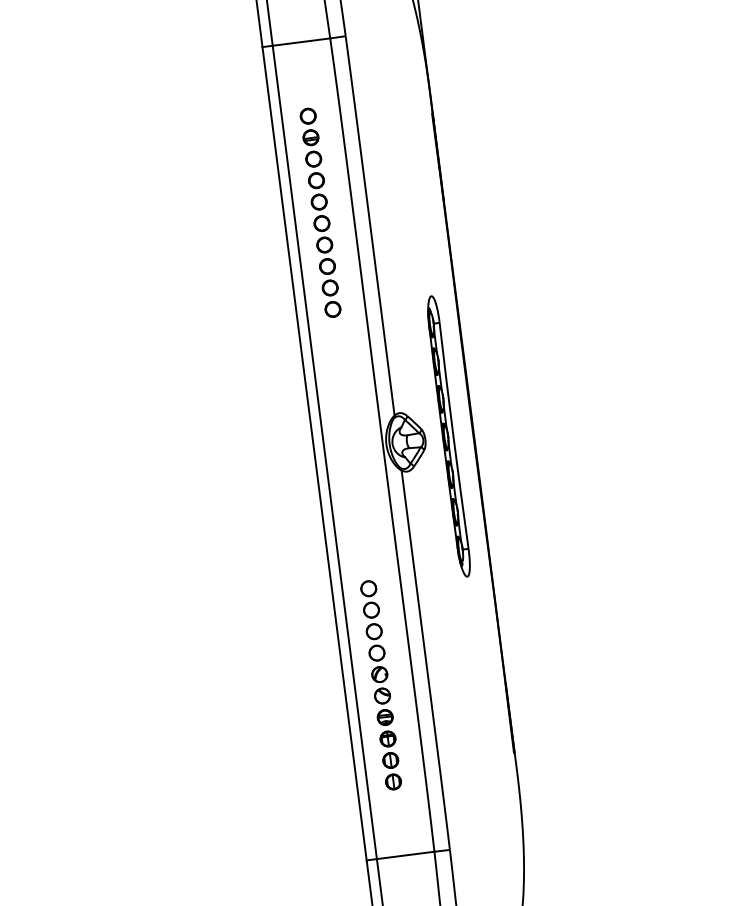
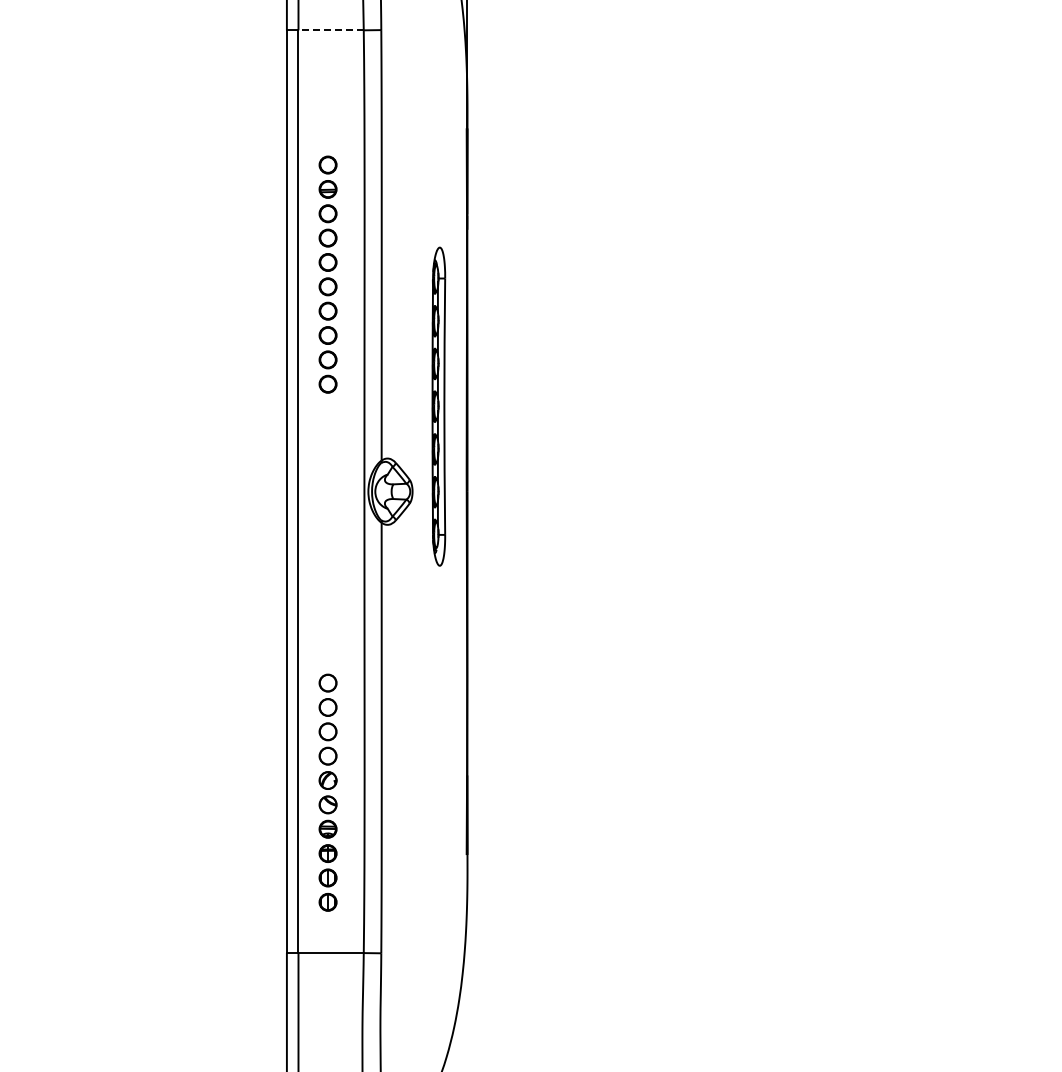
line: (301, 42) -> (331, 30), solid -> dashed
part: (320, 212) -> (327, 274), moved
part: (448, 436) -> (438, 406), moved
part: (380, 685) -> (327, 792), moved

